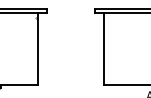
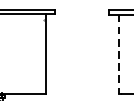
line: (103, 48) -> (118, 53), solid -> dashed

